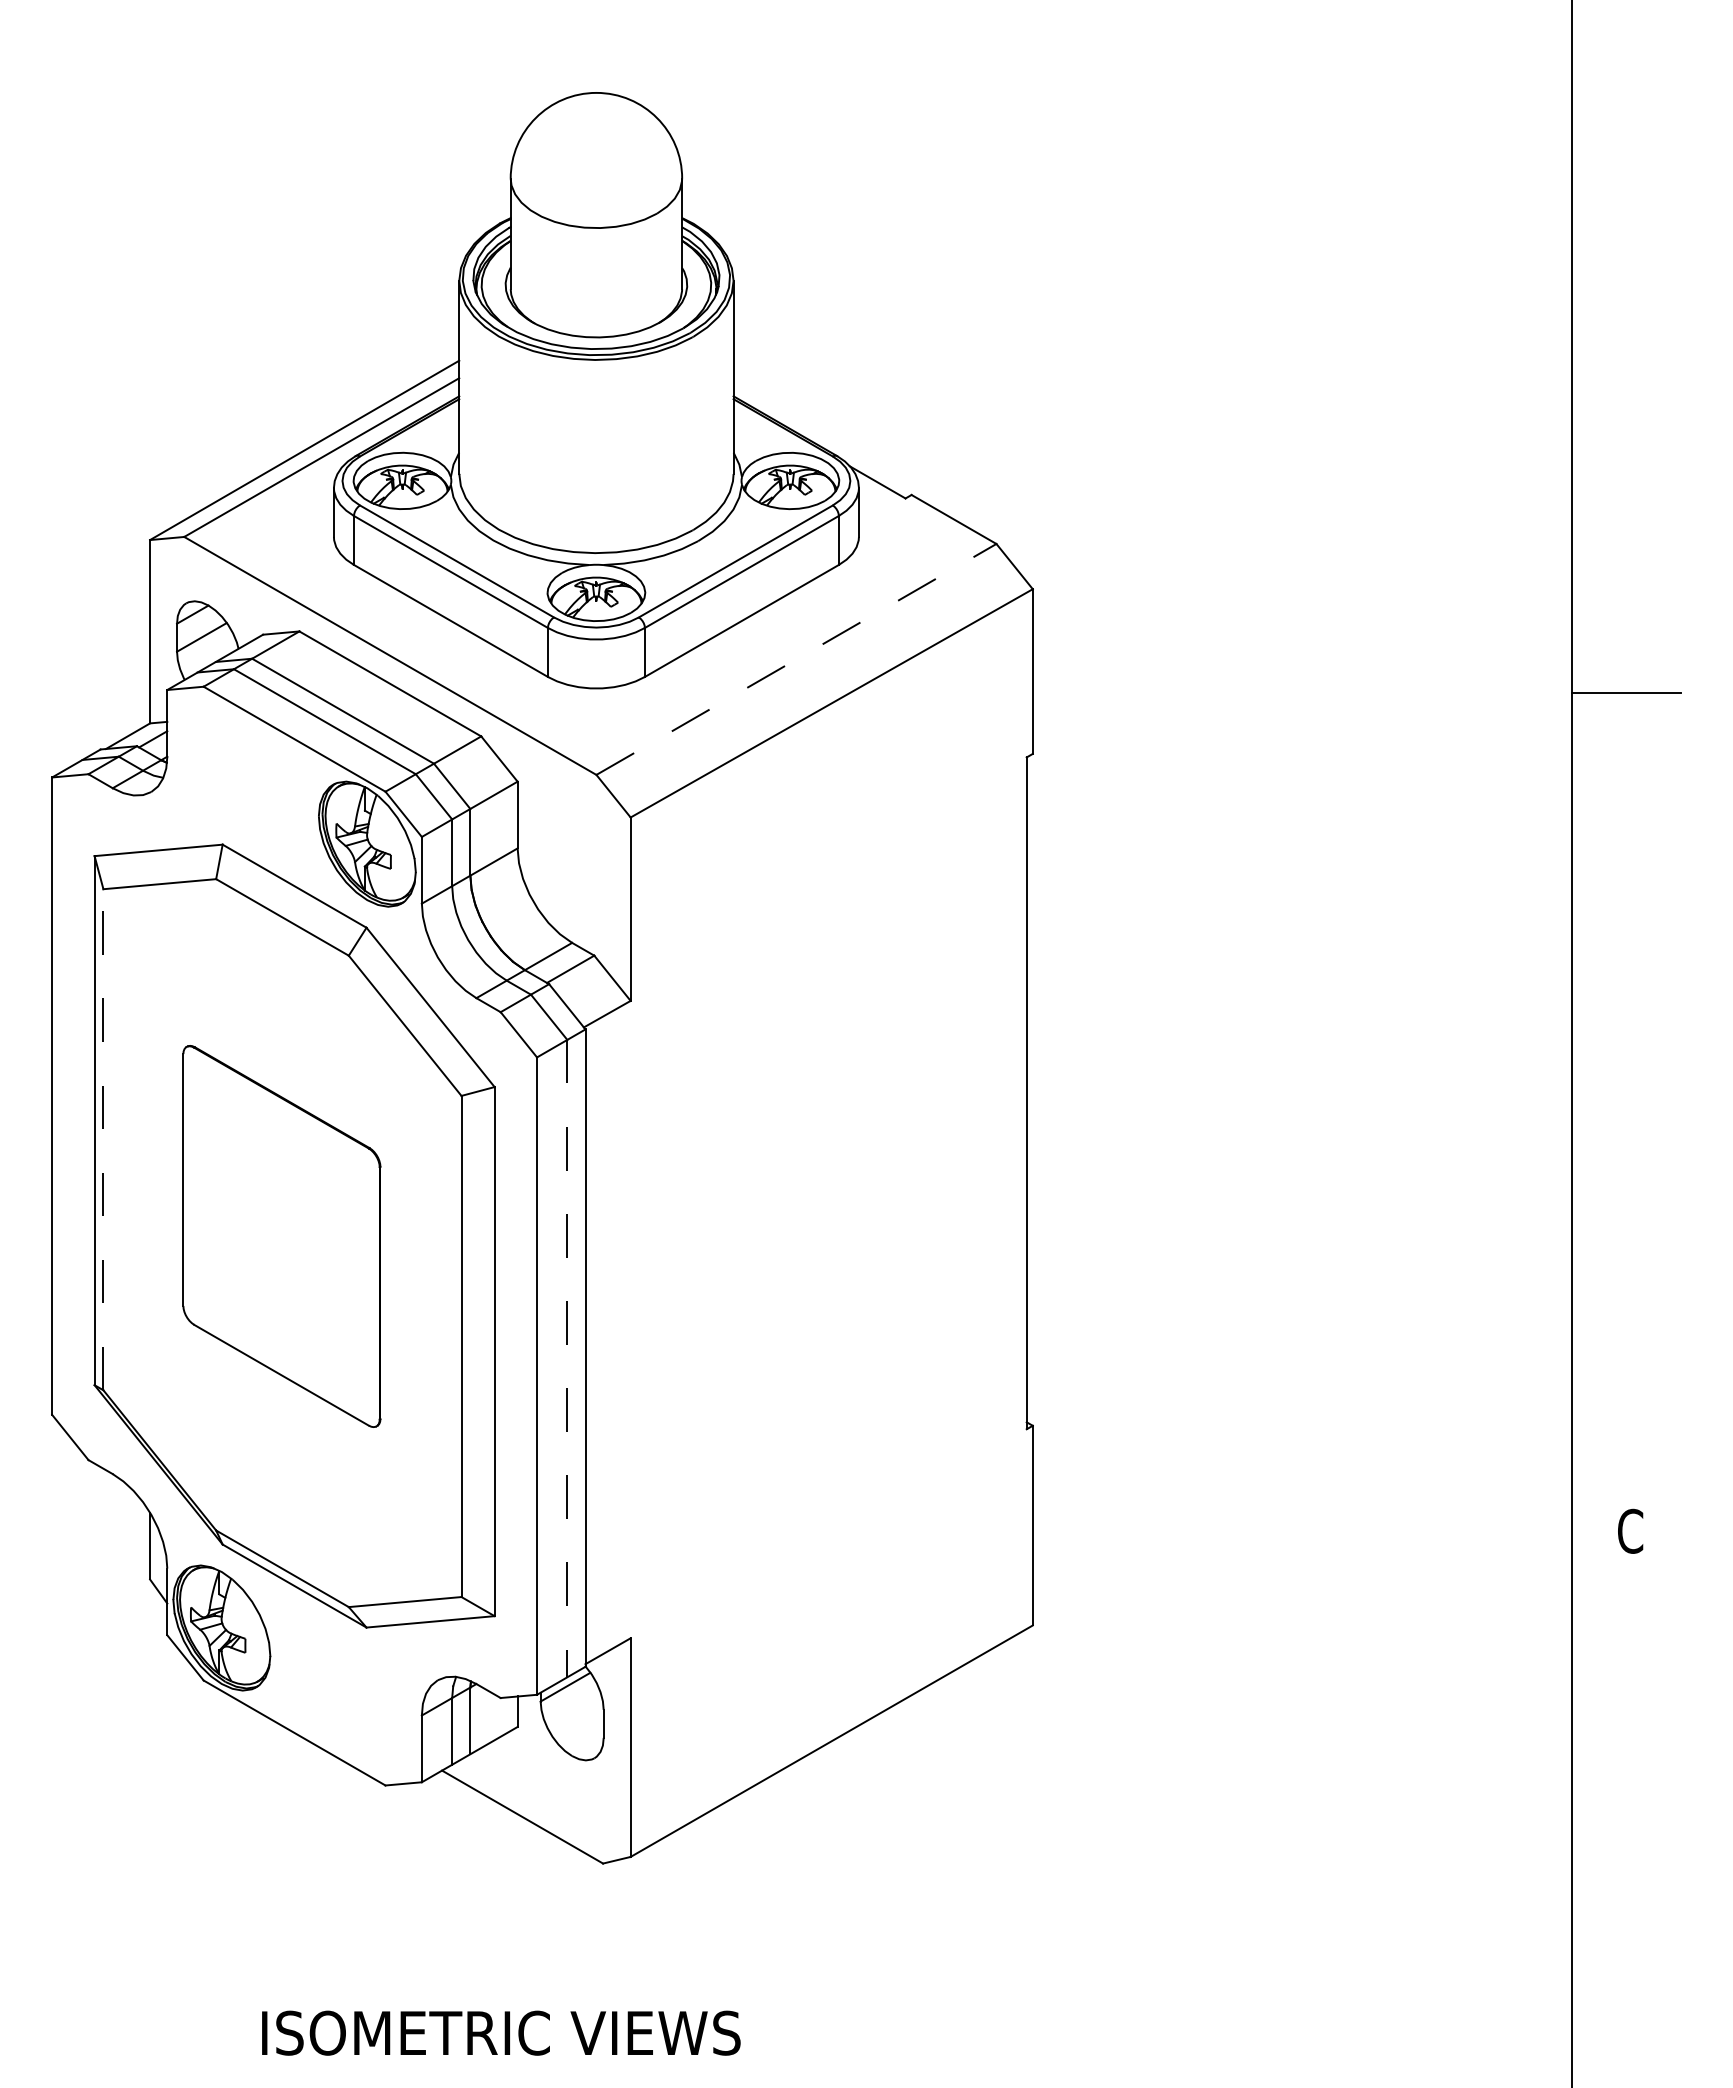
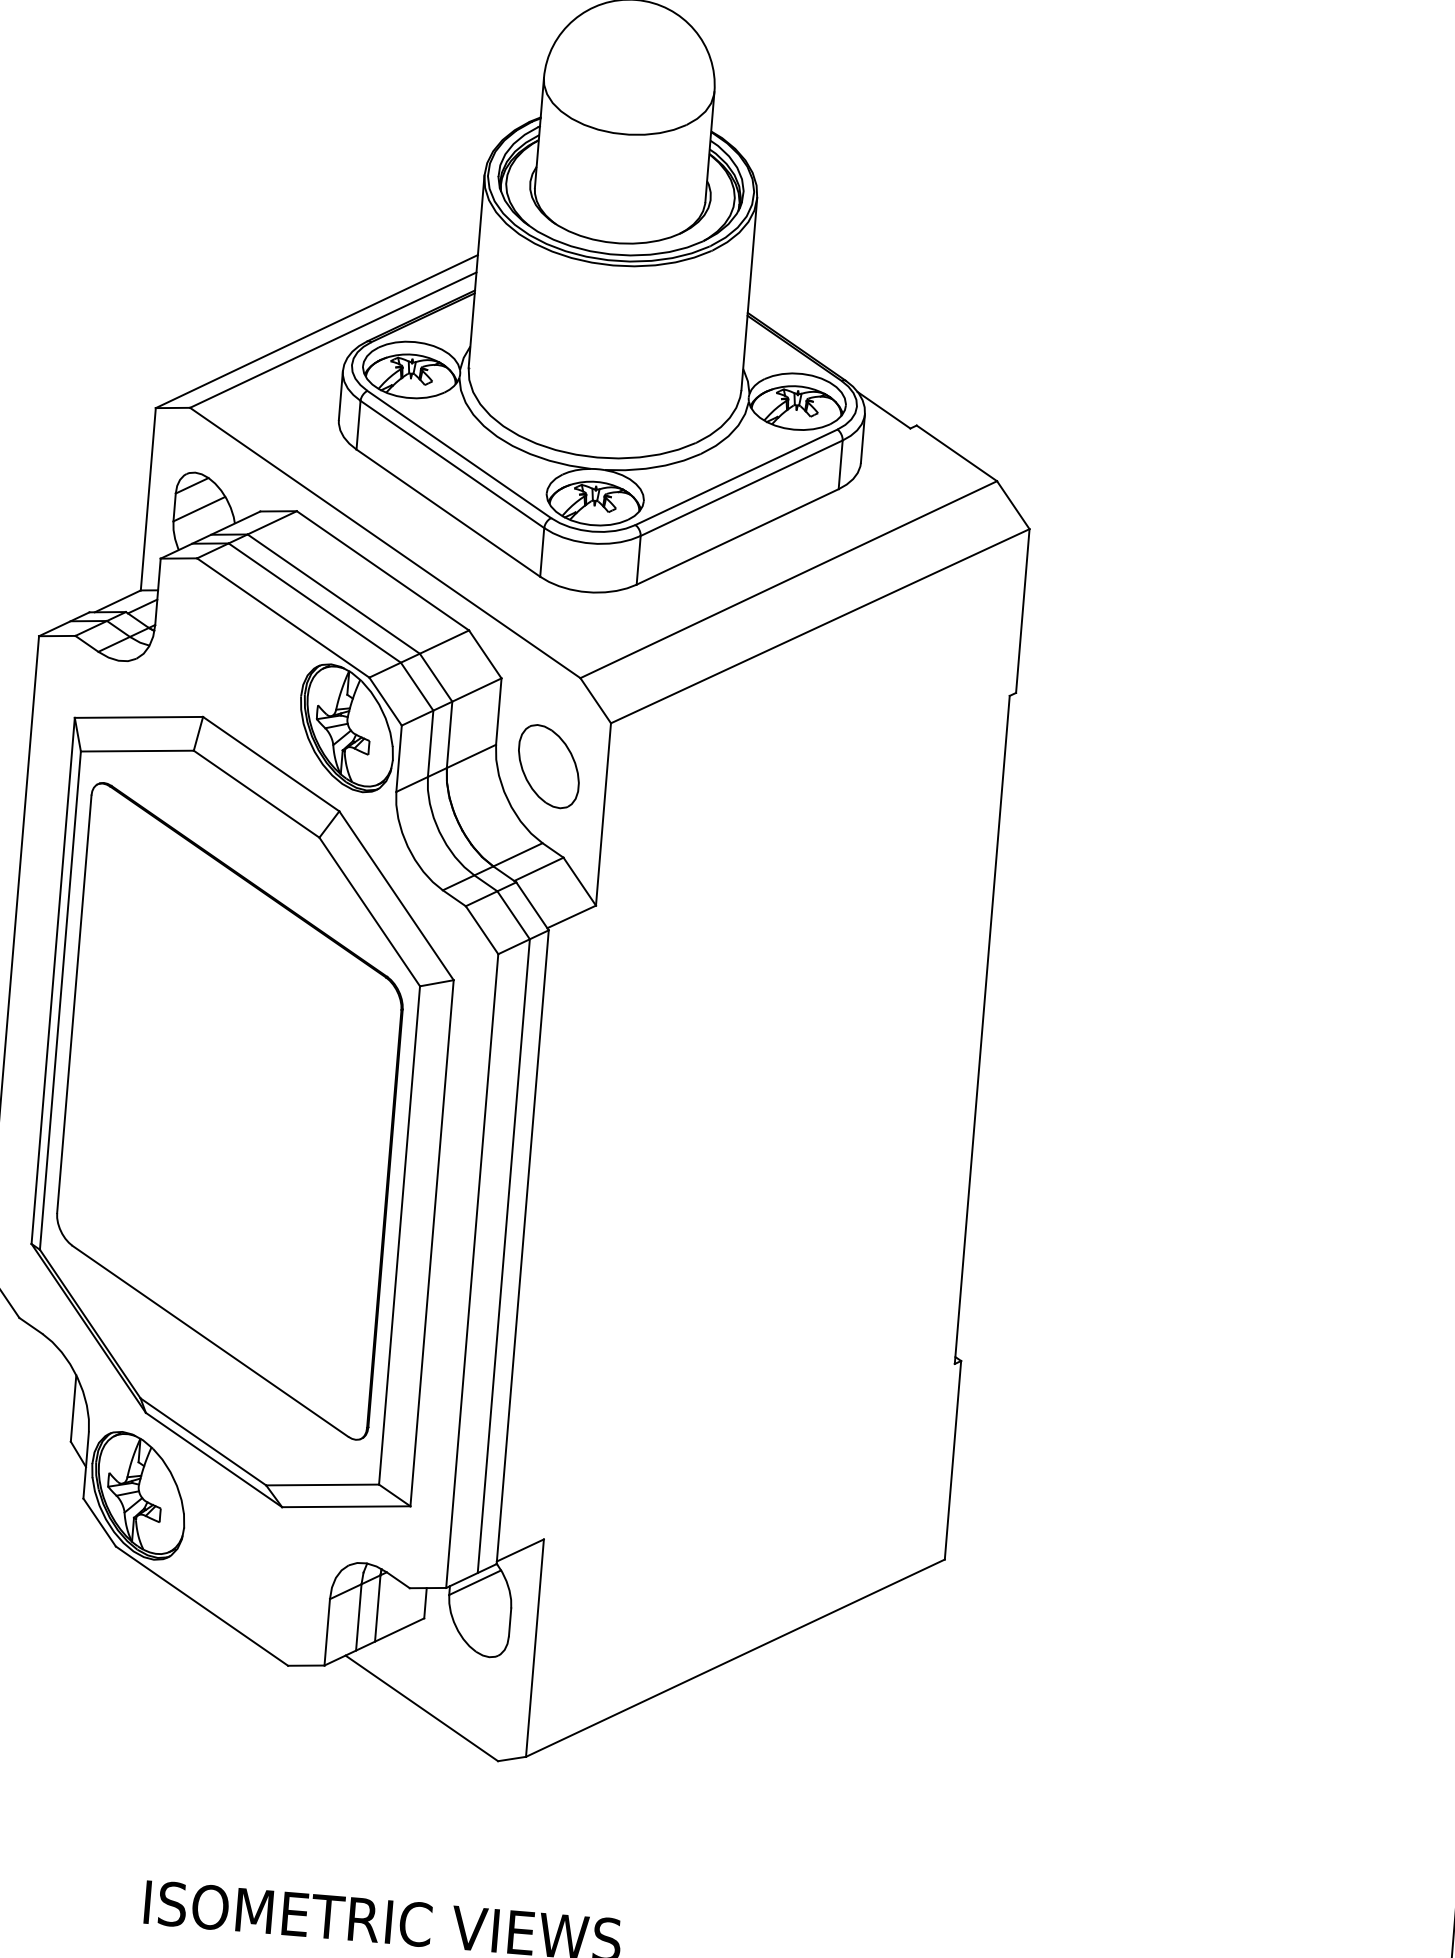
line: (796, 659) -> (788, 579), dashed -> solid
part: (572, 865) -> (549, 766), added
line: (103, 1139) -> (60, 1000), dashed -> solid
part: (281, 1236) -> (229, 1111), size x1.67
line: (567, 1358) -> (503, 1256), dashed -> solid

